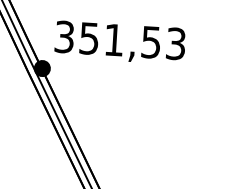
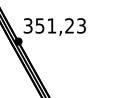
text: (151, 41) -> (69, 25), 351,53 -> 351,23

